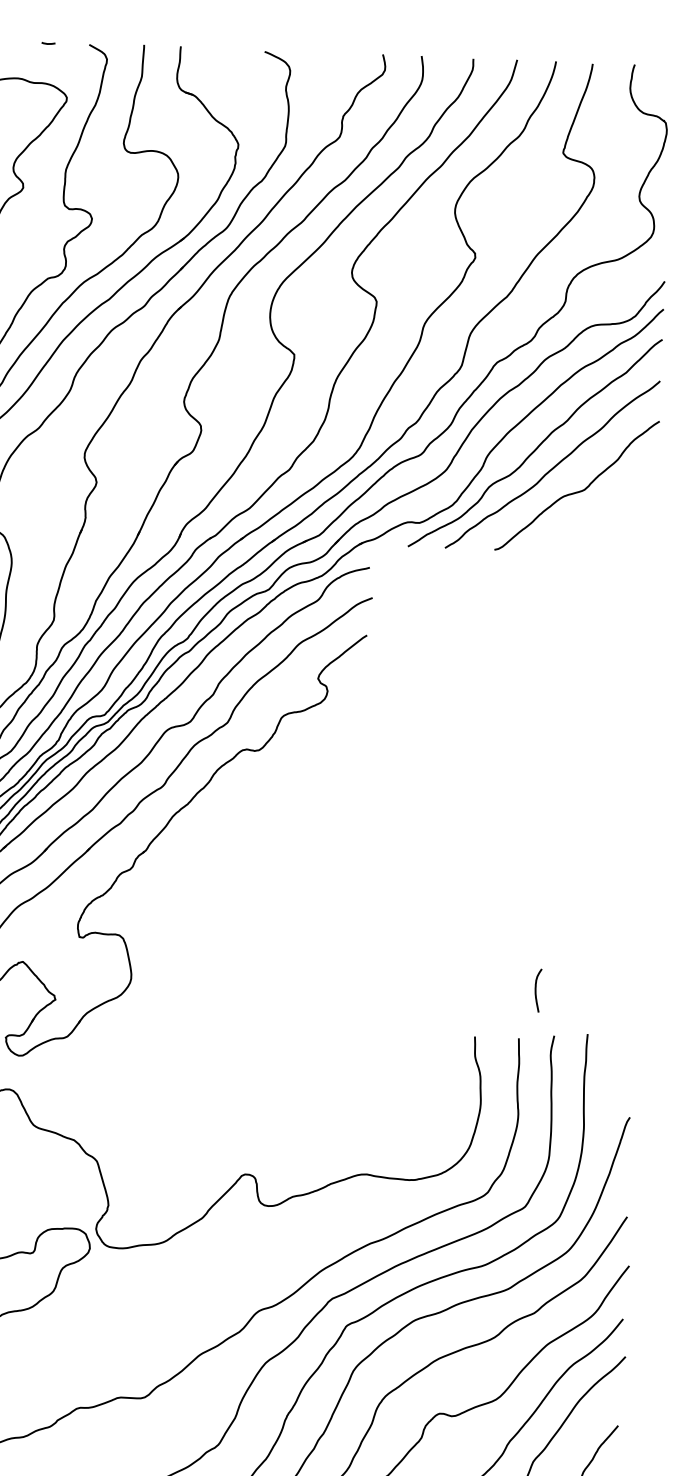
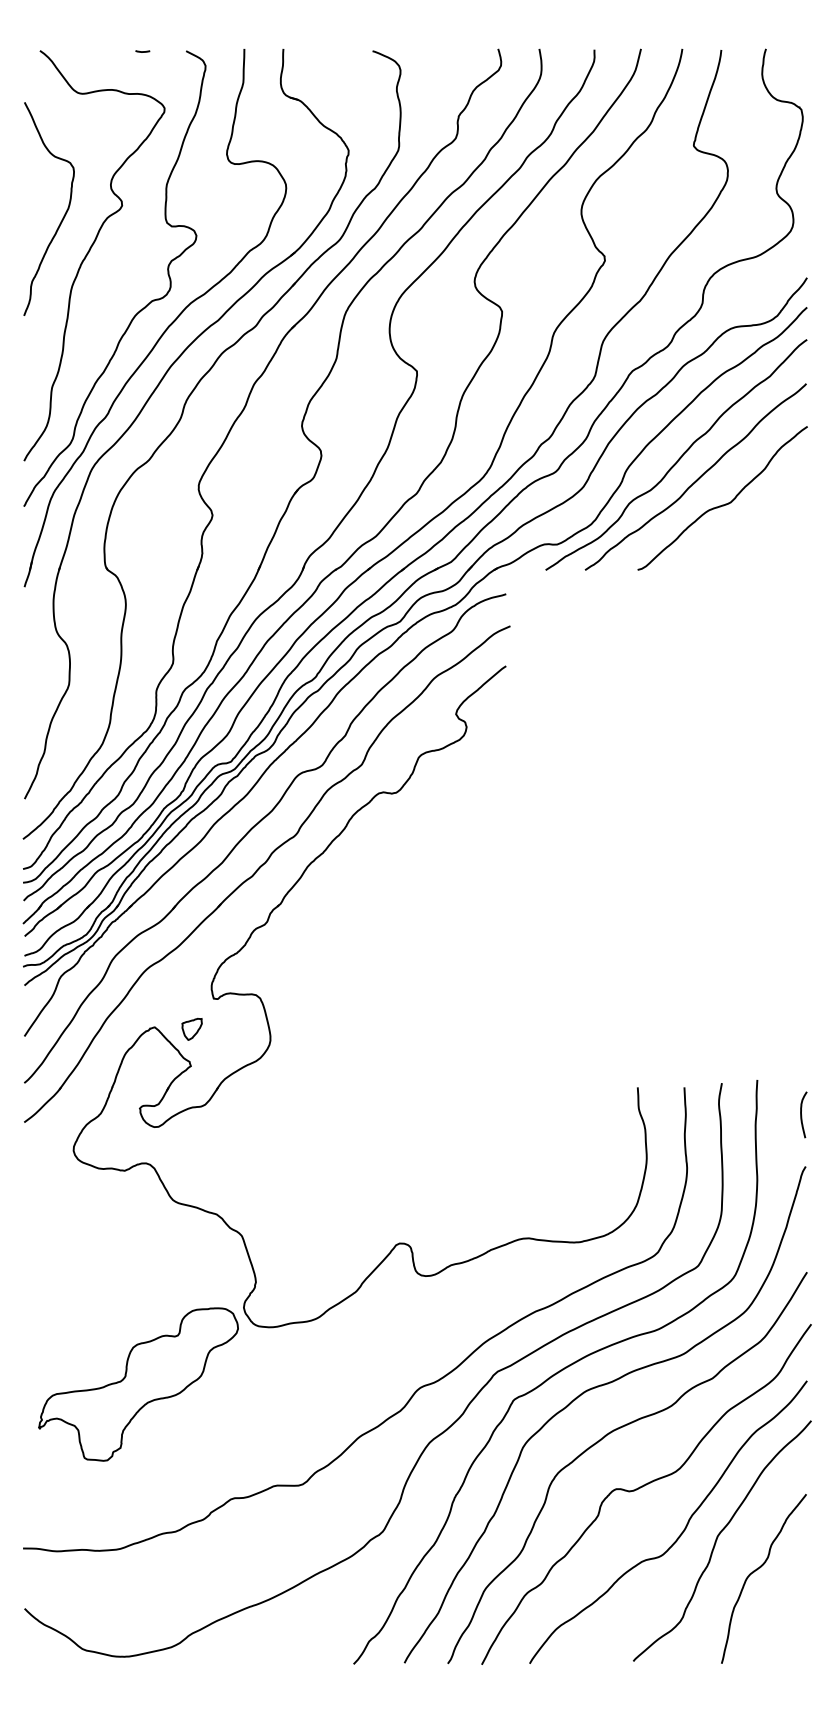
part: (57, 964) -> (191, 1028), added
curve: (536, 991) -> (802, 1115), moved

